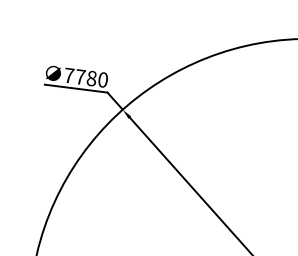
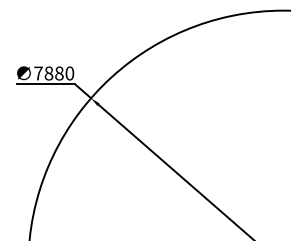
text: (79, 77) -> (48, 73), 7780 -> 7880

